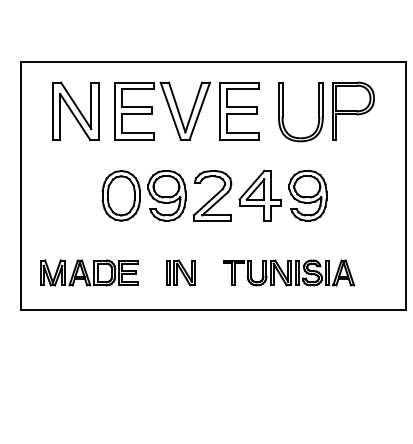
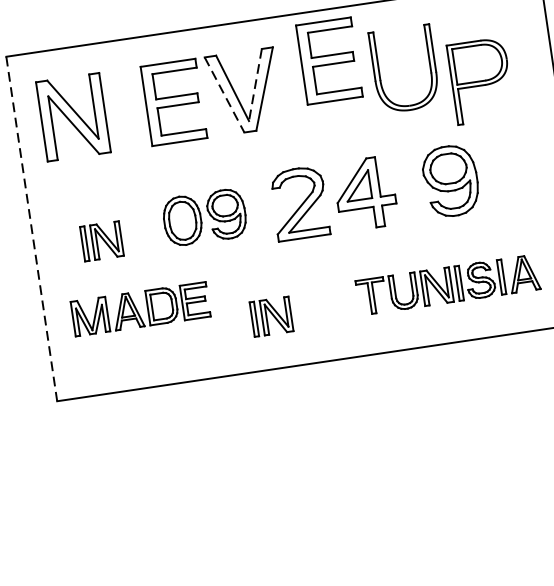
line: (193, 107) -> (255, 85), solid -> dashed
part: (75, 110) -> (72, 116), moved
part: (353, 110) -> (480, 80), moved
line: (171, 111) -> (225, 95), solid -> dashed
part: (239, 111) -> (329, 61), moved
line: (20, 186) -> (31, 229), solid -> dashed
part: (143, 195) -> (203, 217), size x0.7
part: (307, 195) -> (450, 180), moved
part: (68, 201) -> (101, 240), added
part: (89, 272) -> (140, 308), moved
part: (288, 272) -> (447, 284), moved

